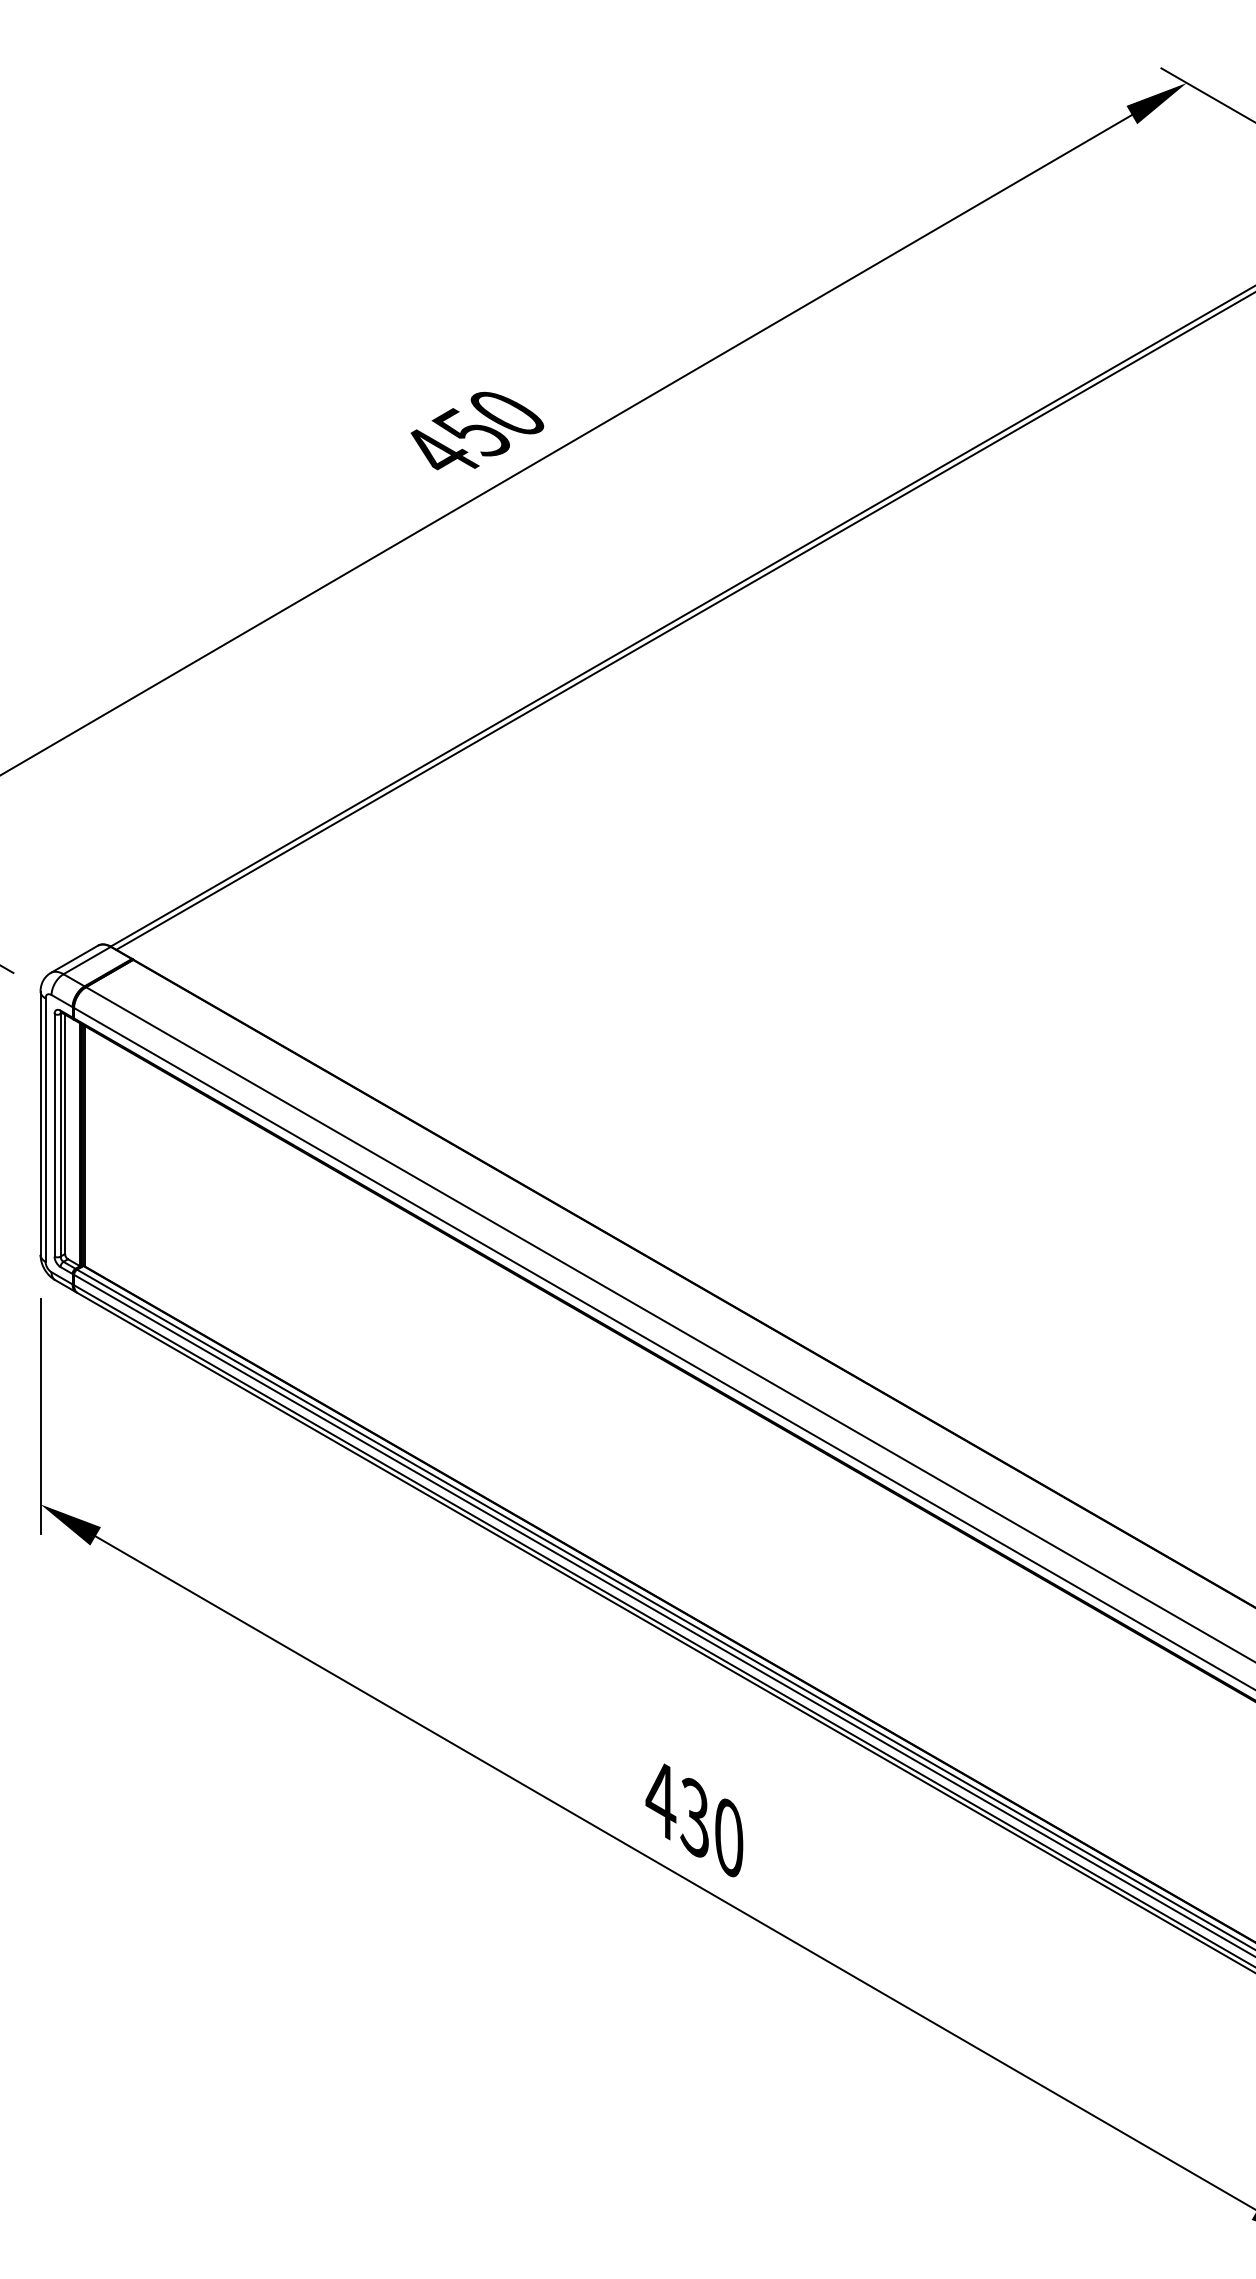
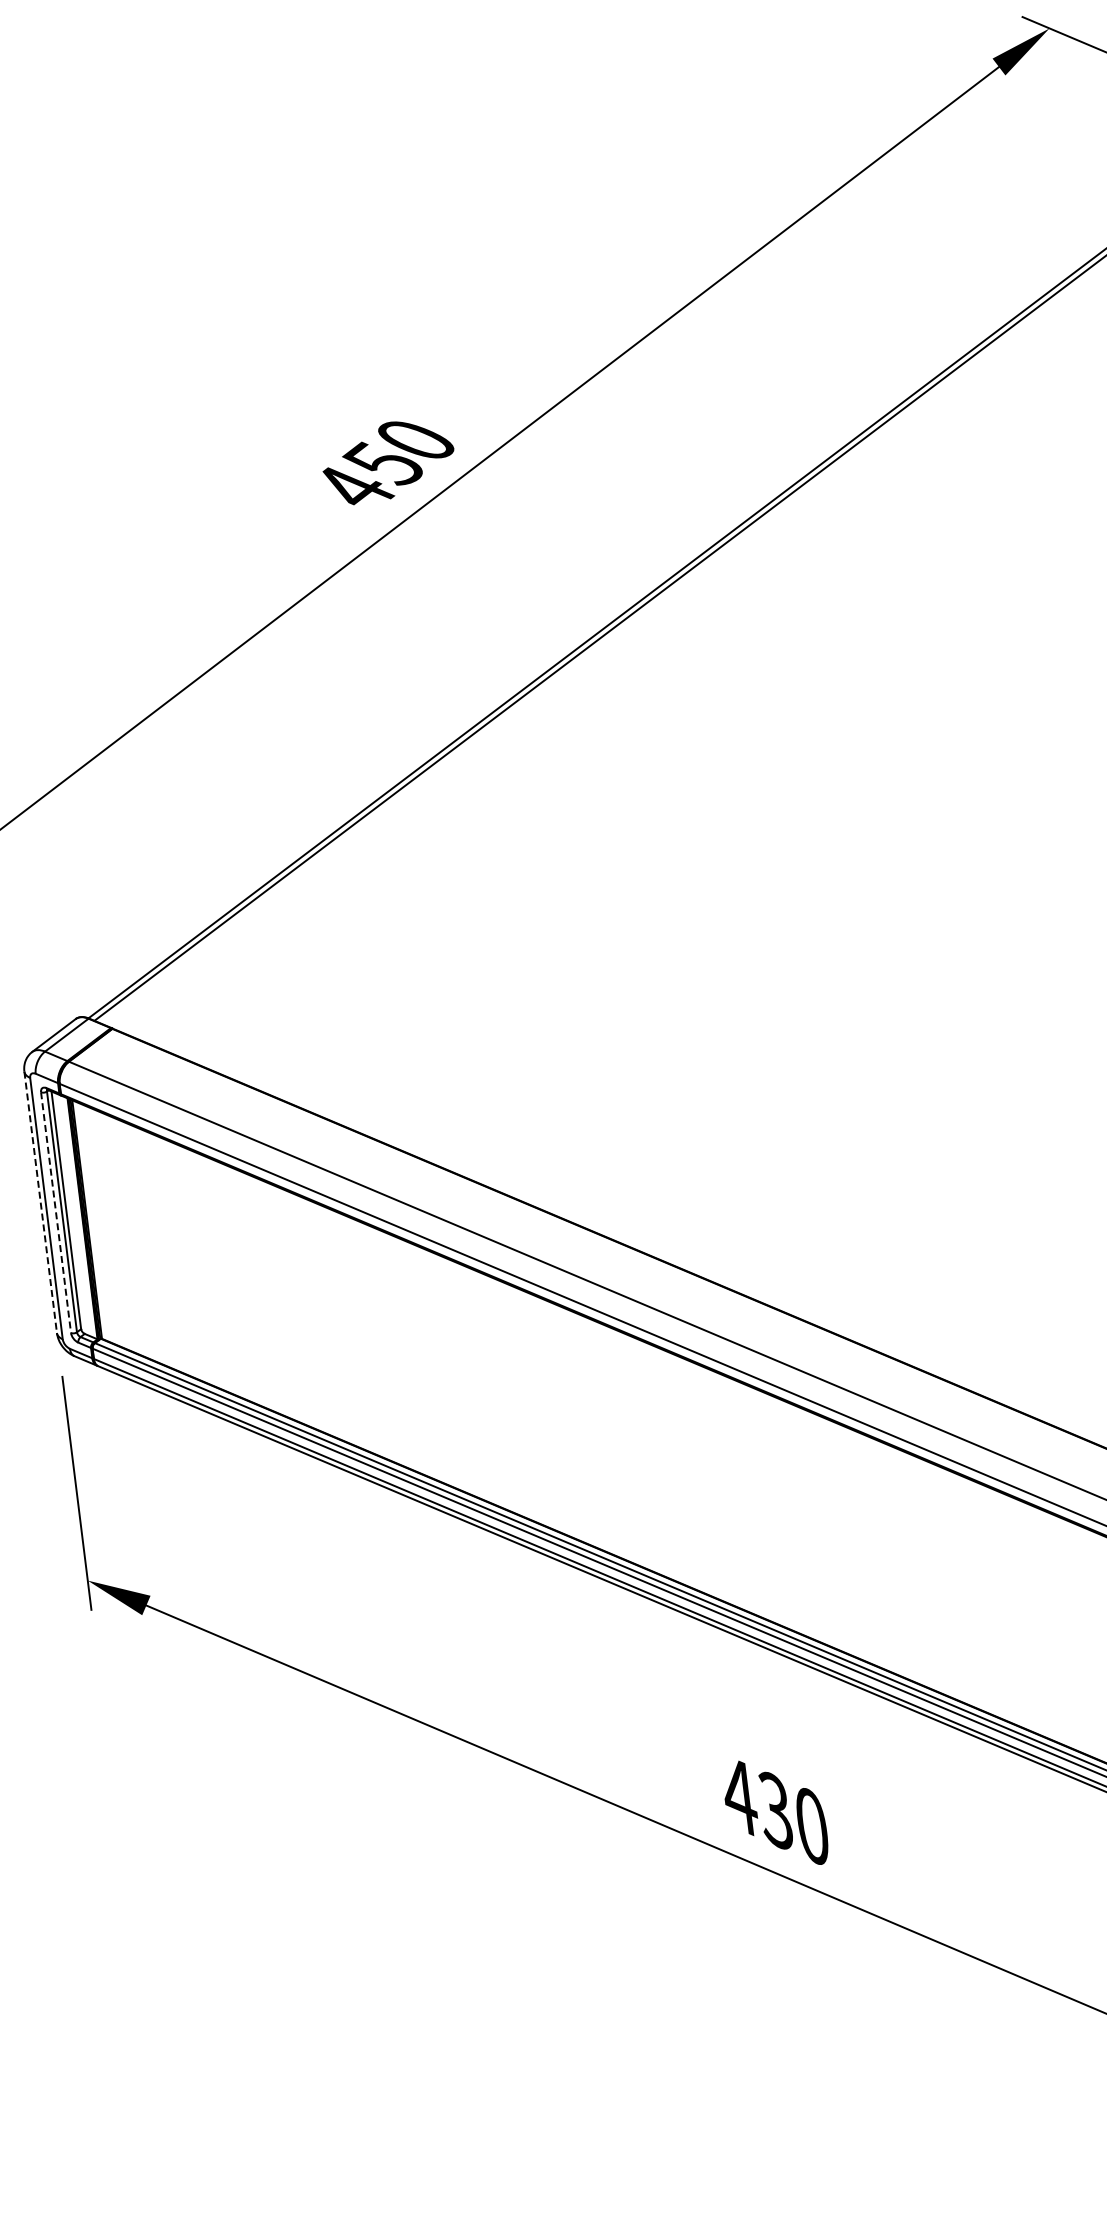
line: (40, 1123) -> (40, 1202), solid -> dashed
line: (54, 1135) -> (56, 1212), solid -> dashed

